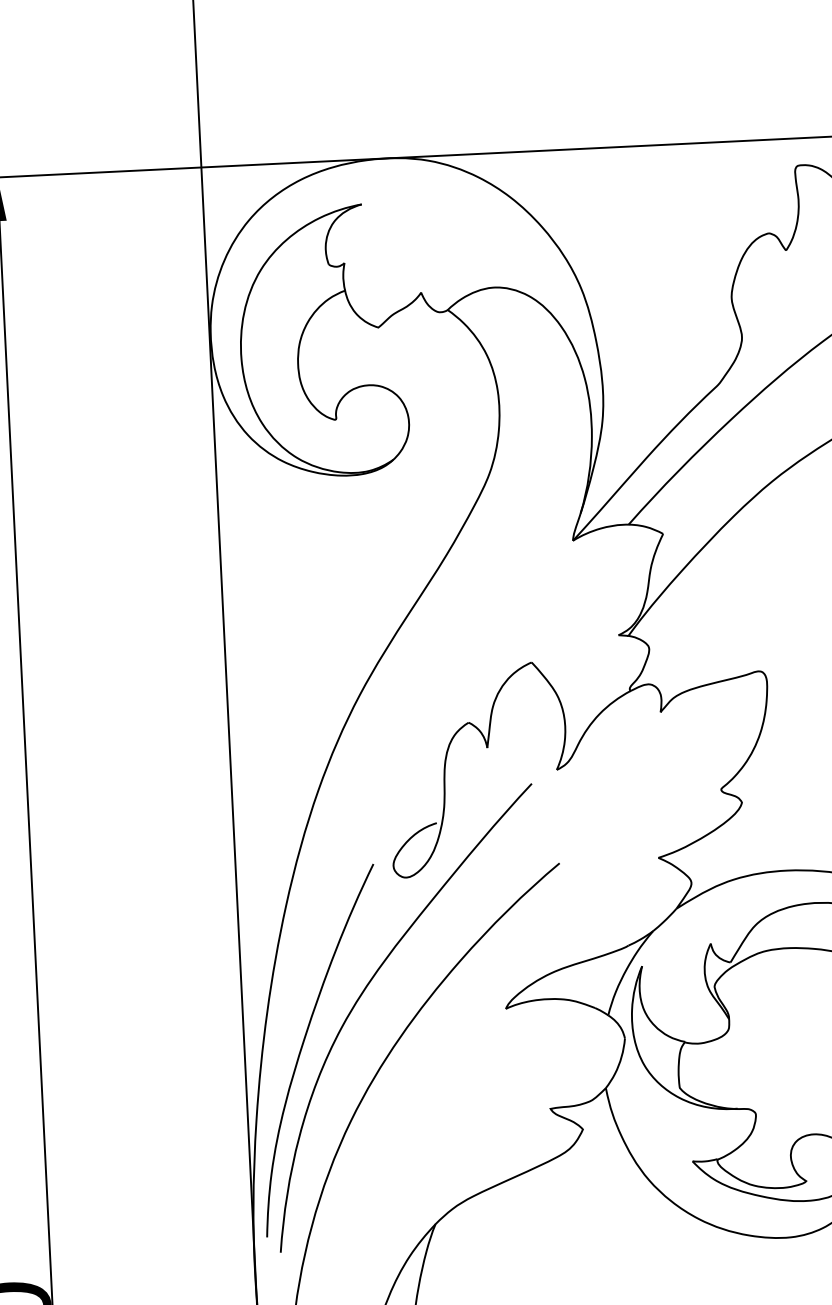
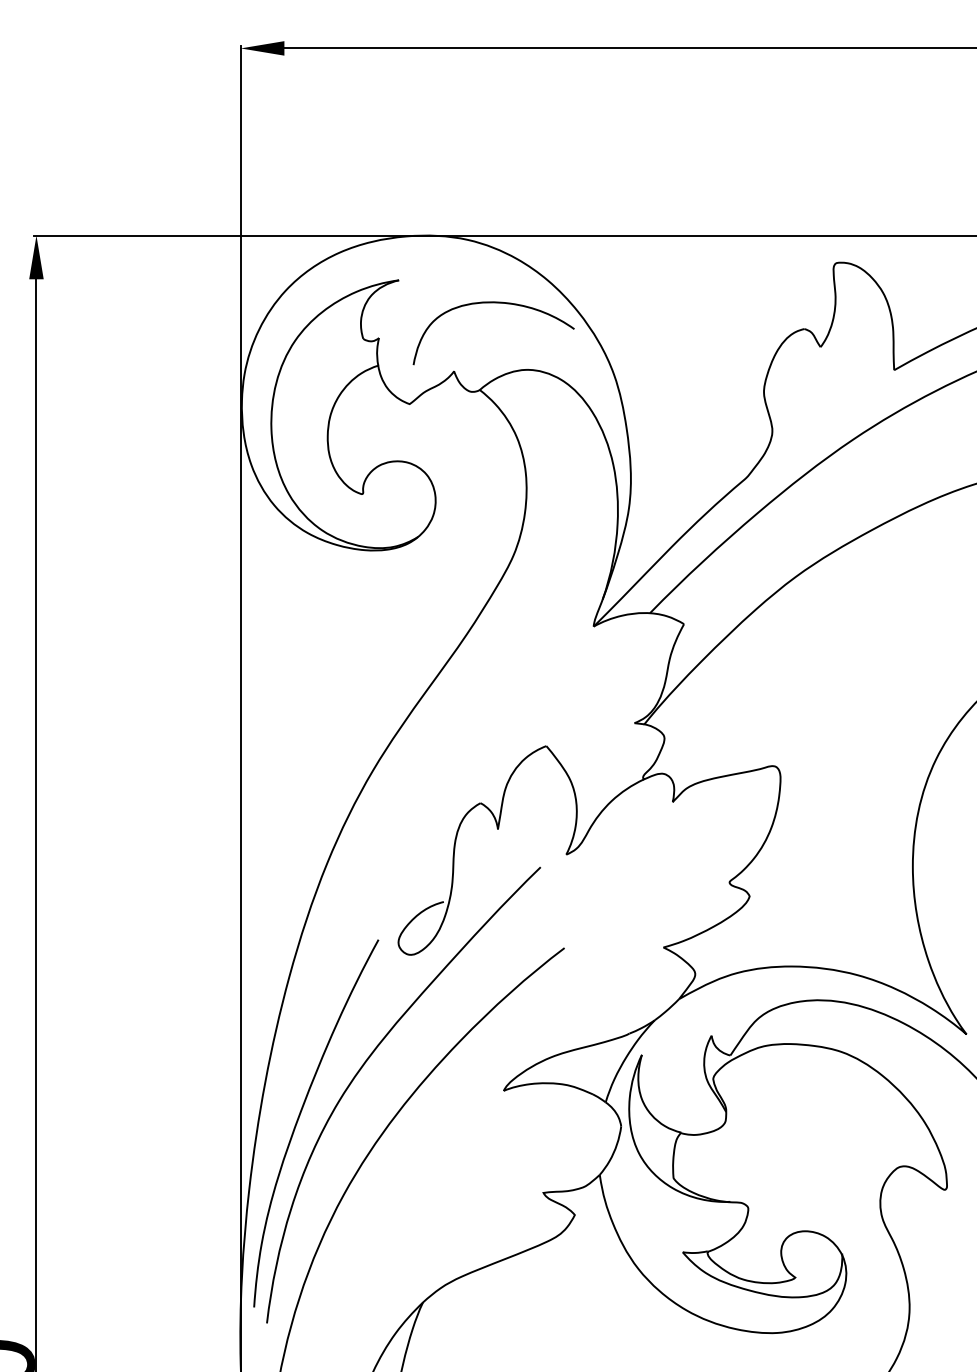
curve: (457, 222) -> (493, 303), added

